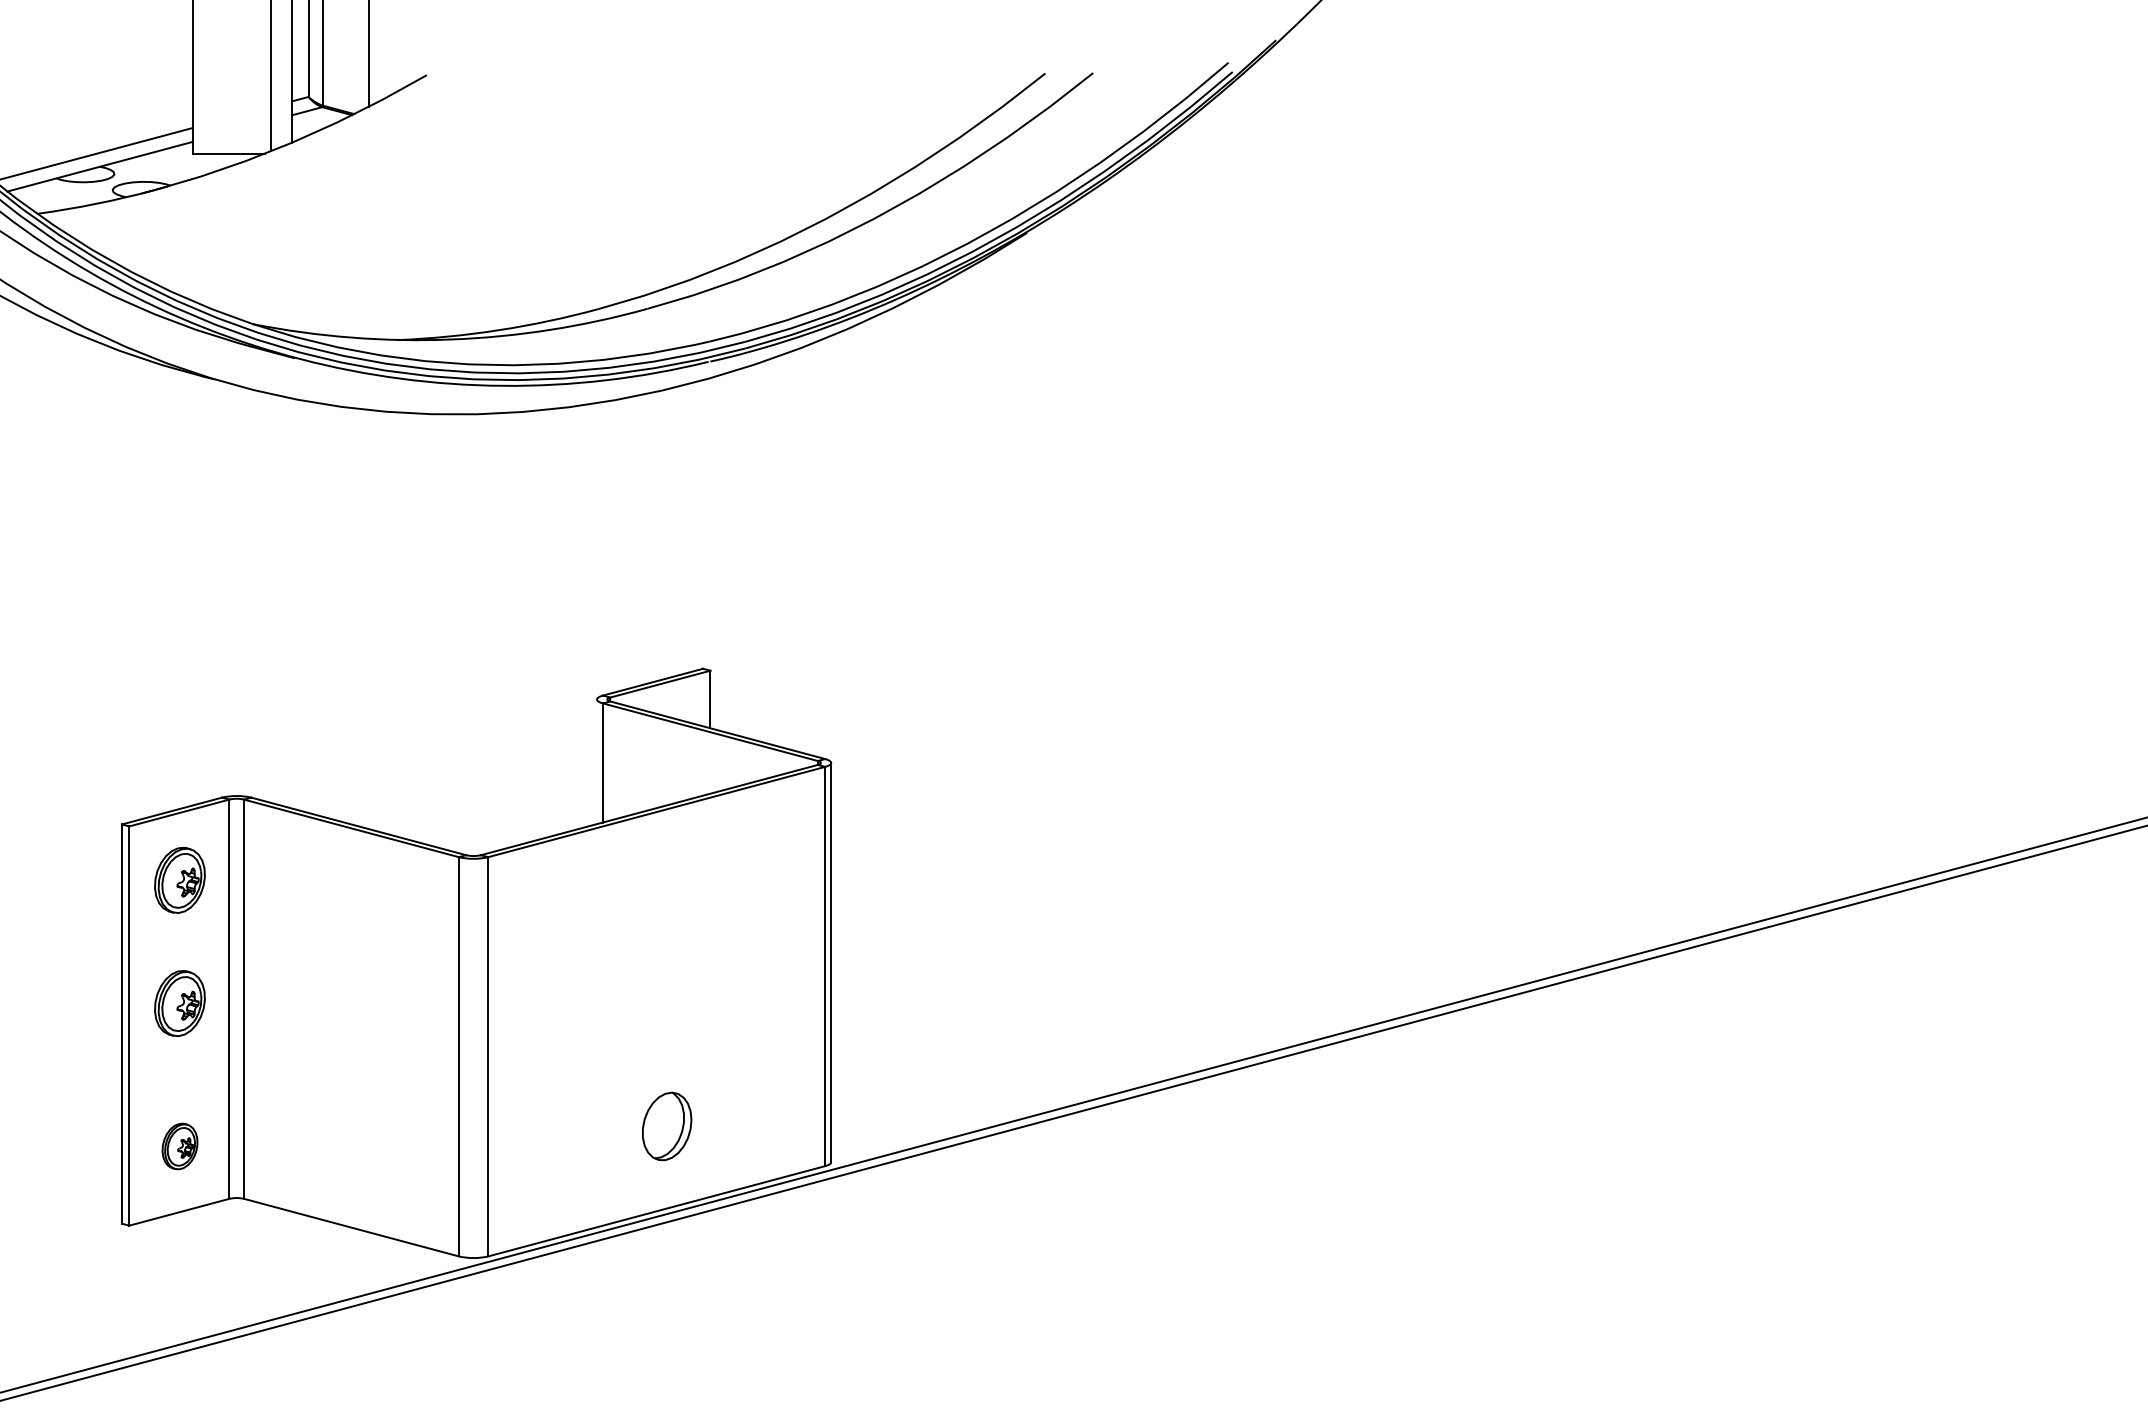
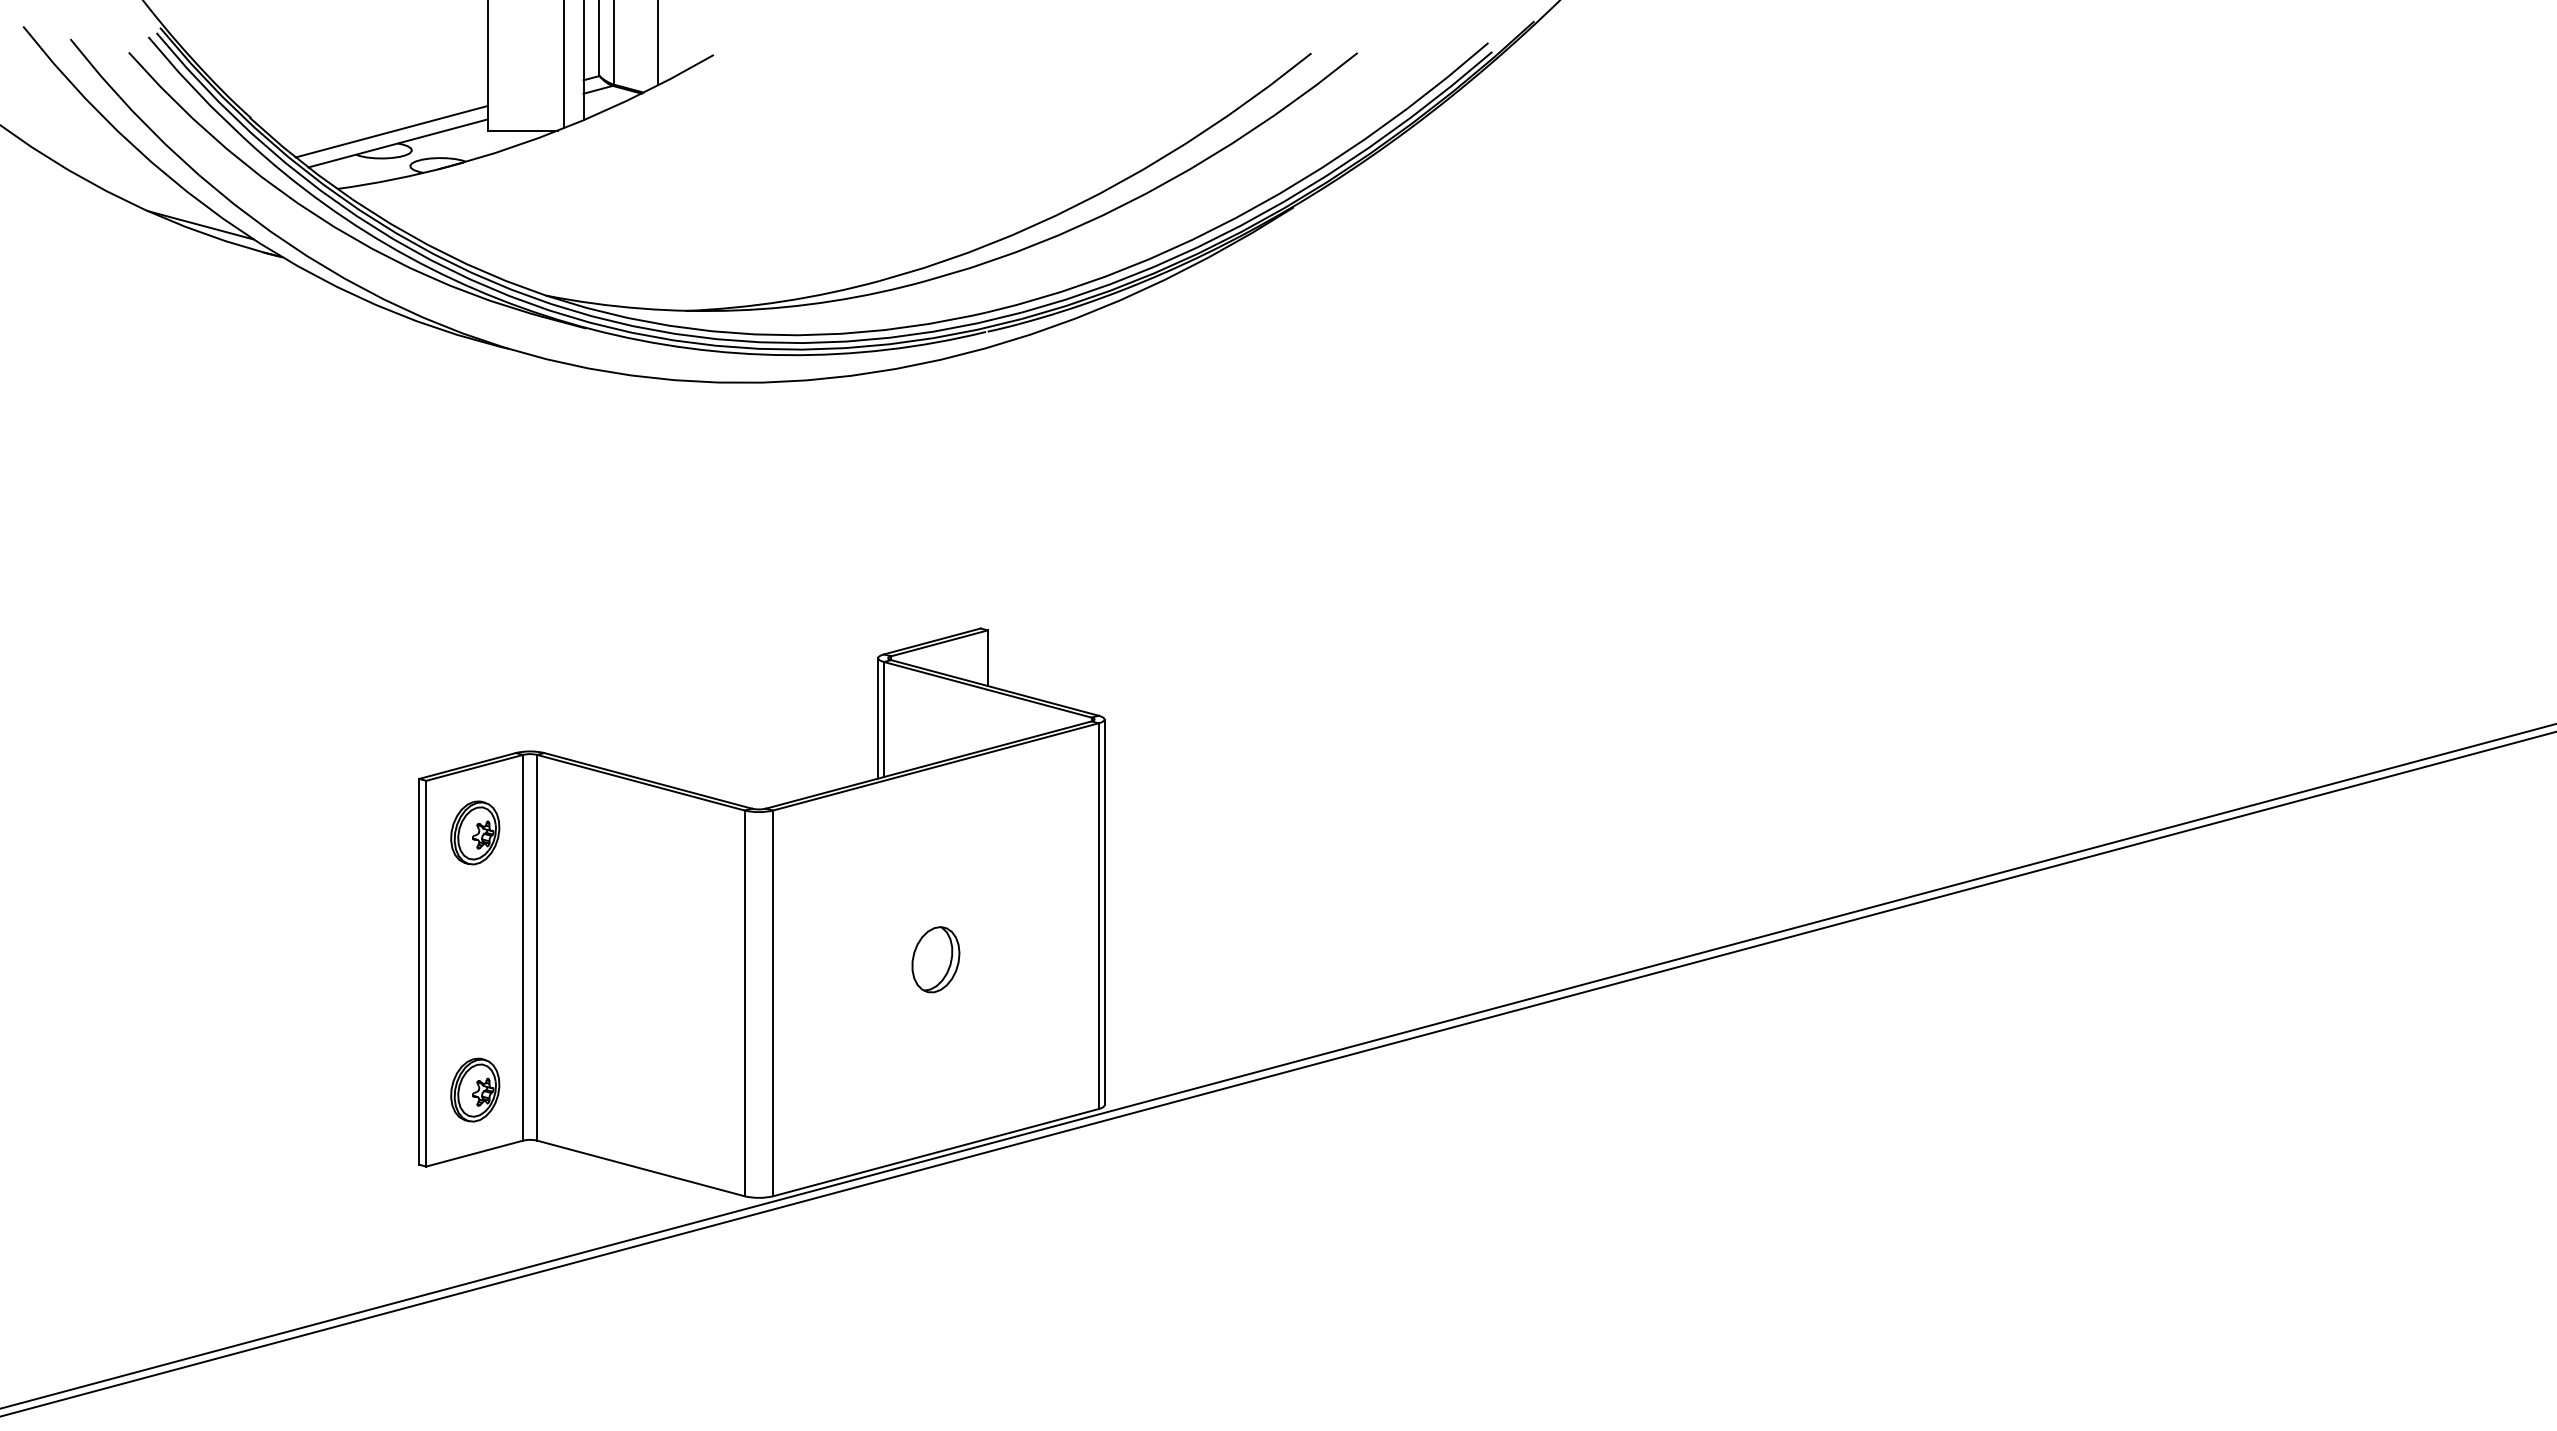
line: (597, 761) -> (878, 718), added
part: (180, 1003) -> (475, 951), removed
part: (666, 1126) -> (935, 959), moved
part: (180, 1145) -> (475, 1089), size x1.43

